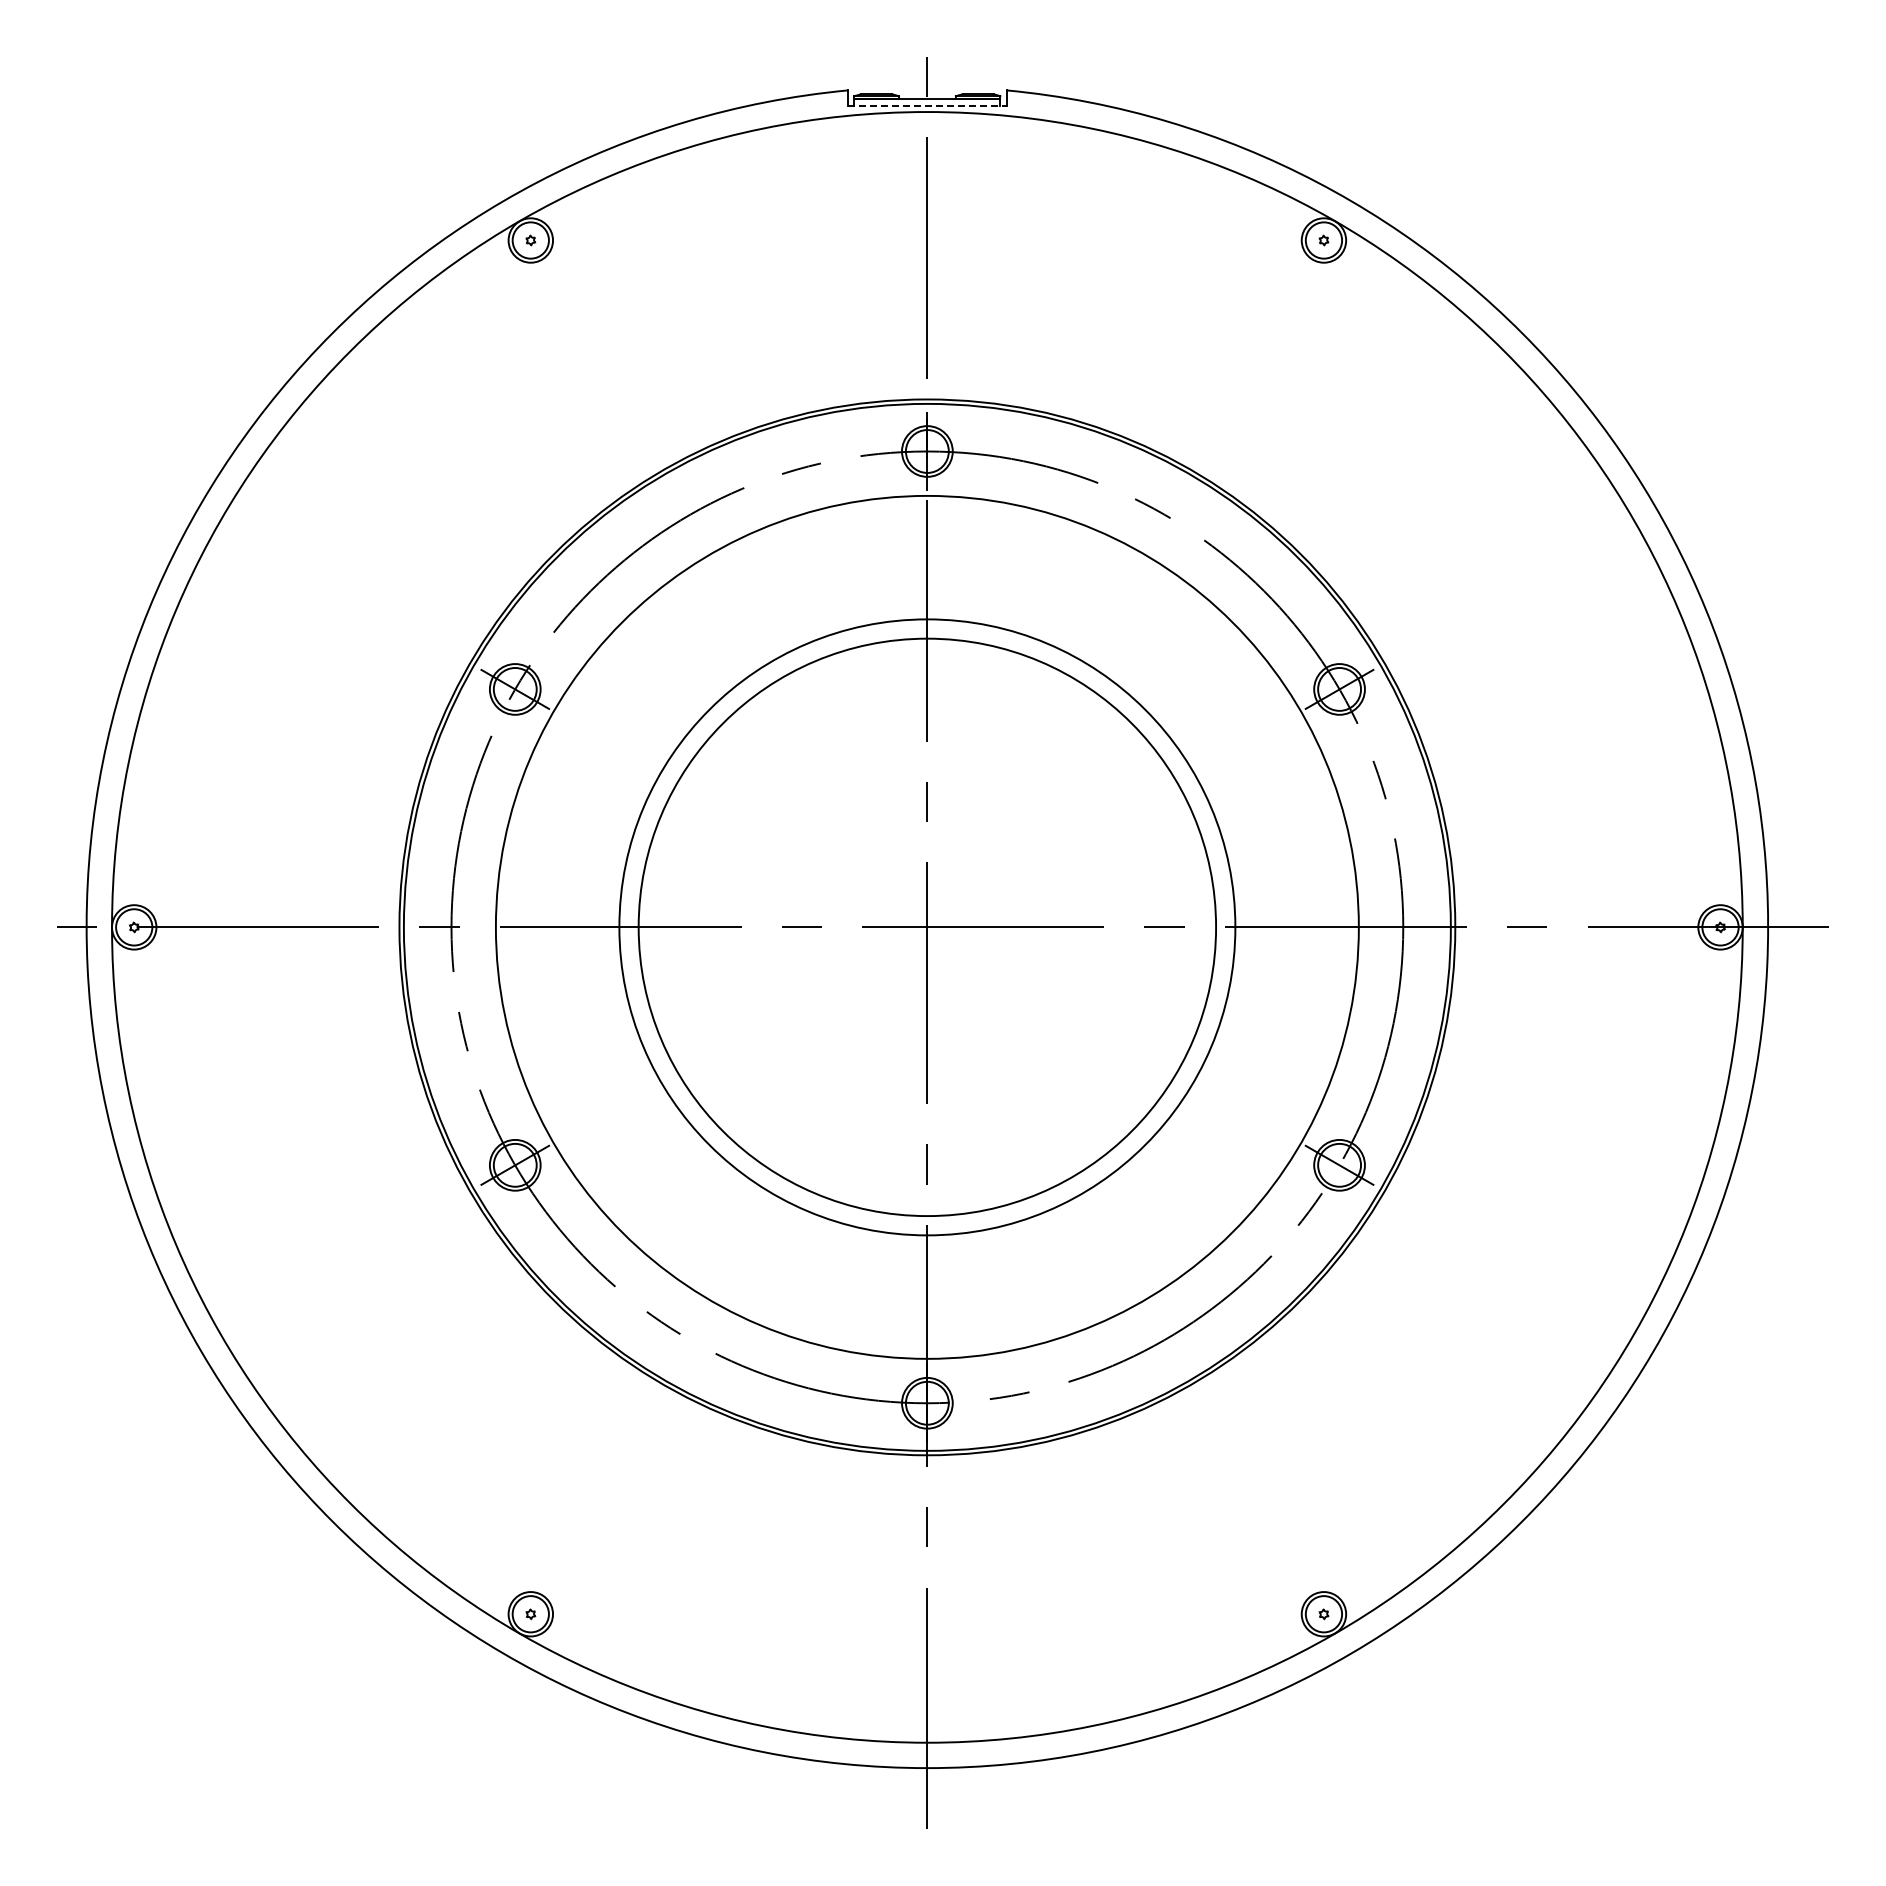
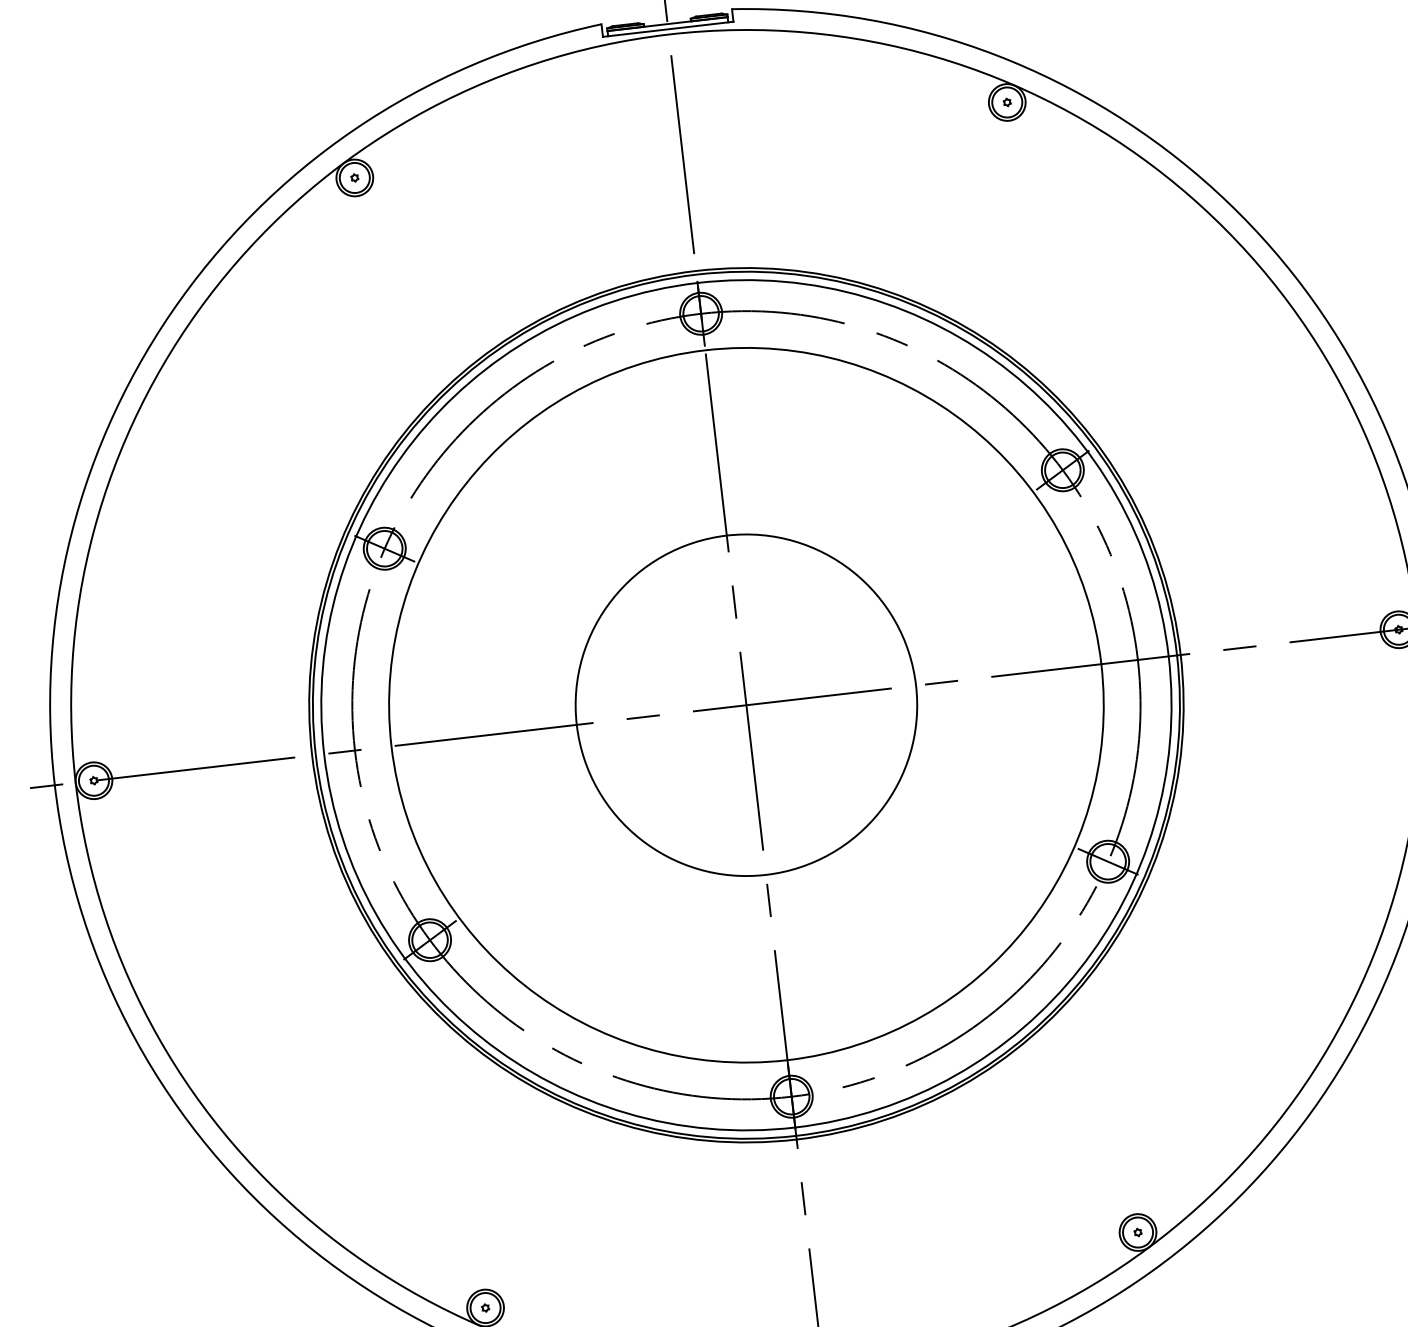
line: (927, 105) -> (668, 29), dashed -> solid
circle: (927, 927) -> (746, 705), size x0.71
circle: (927, 927) -> (746, 705), size x1.67

